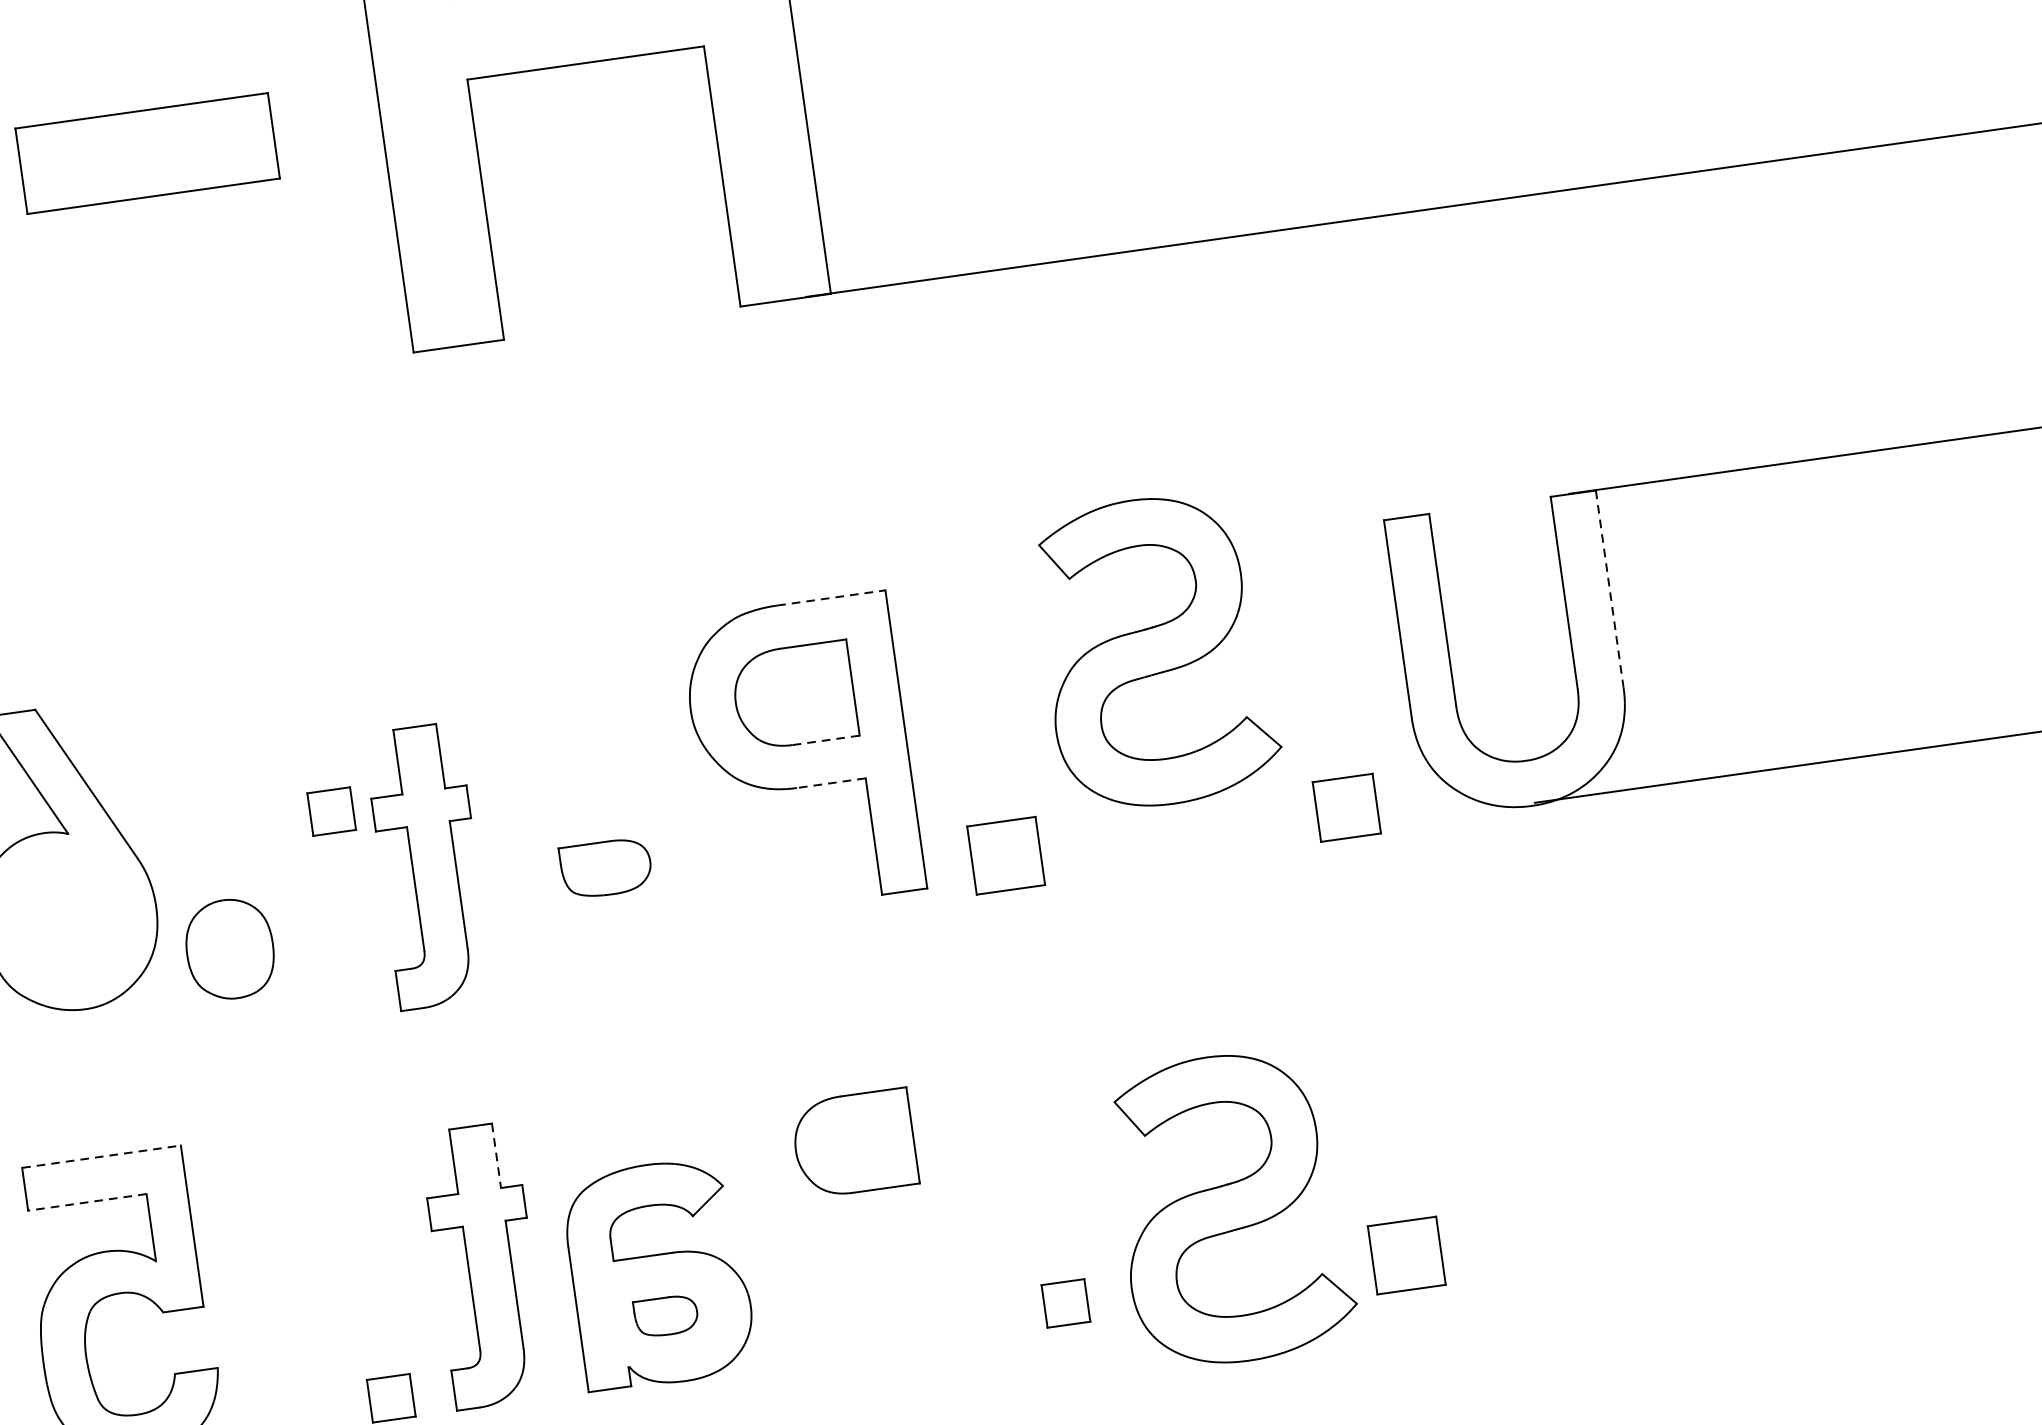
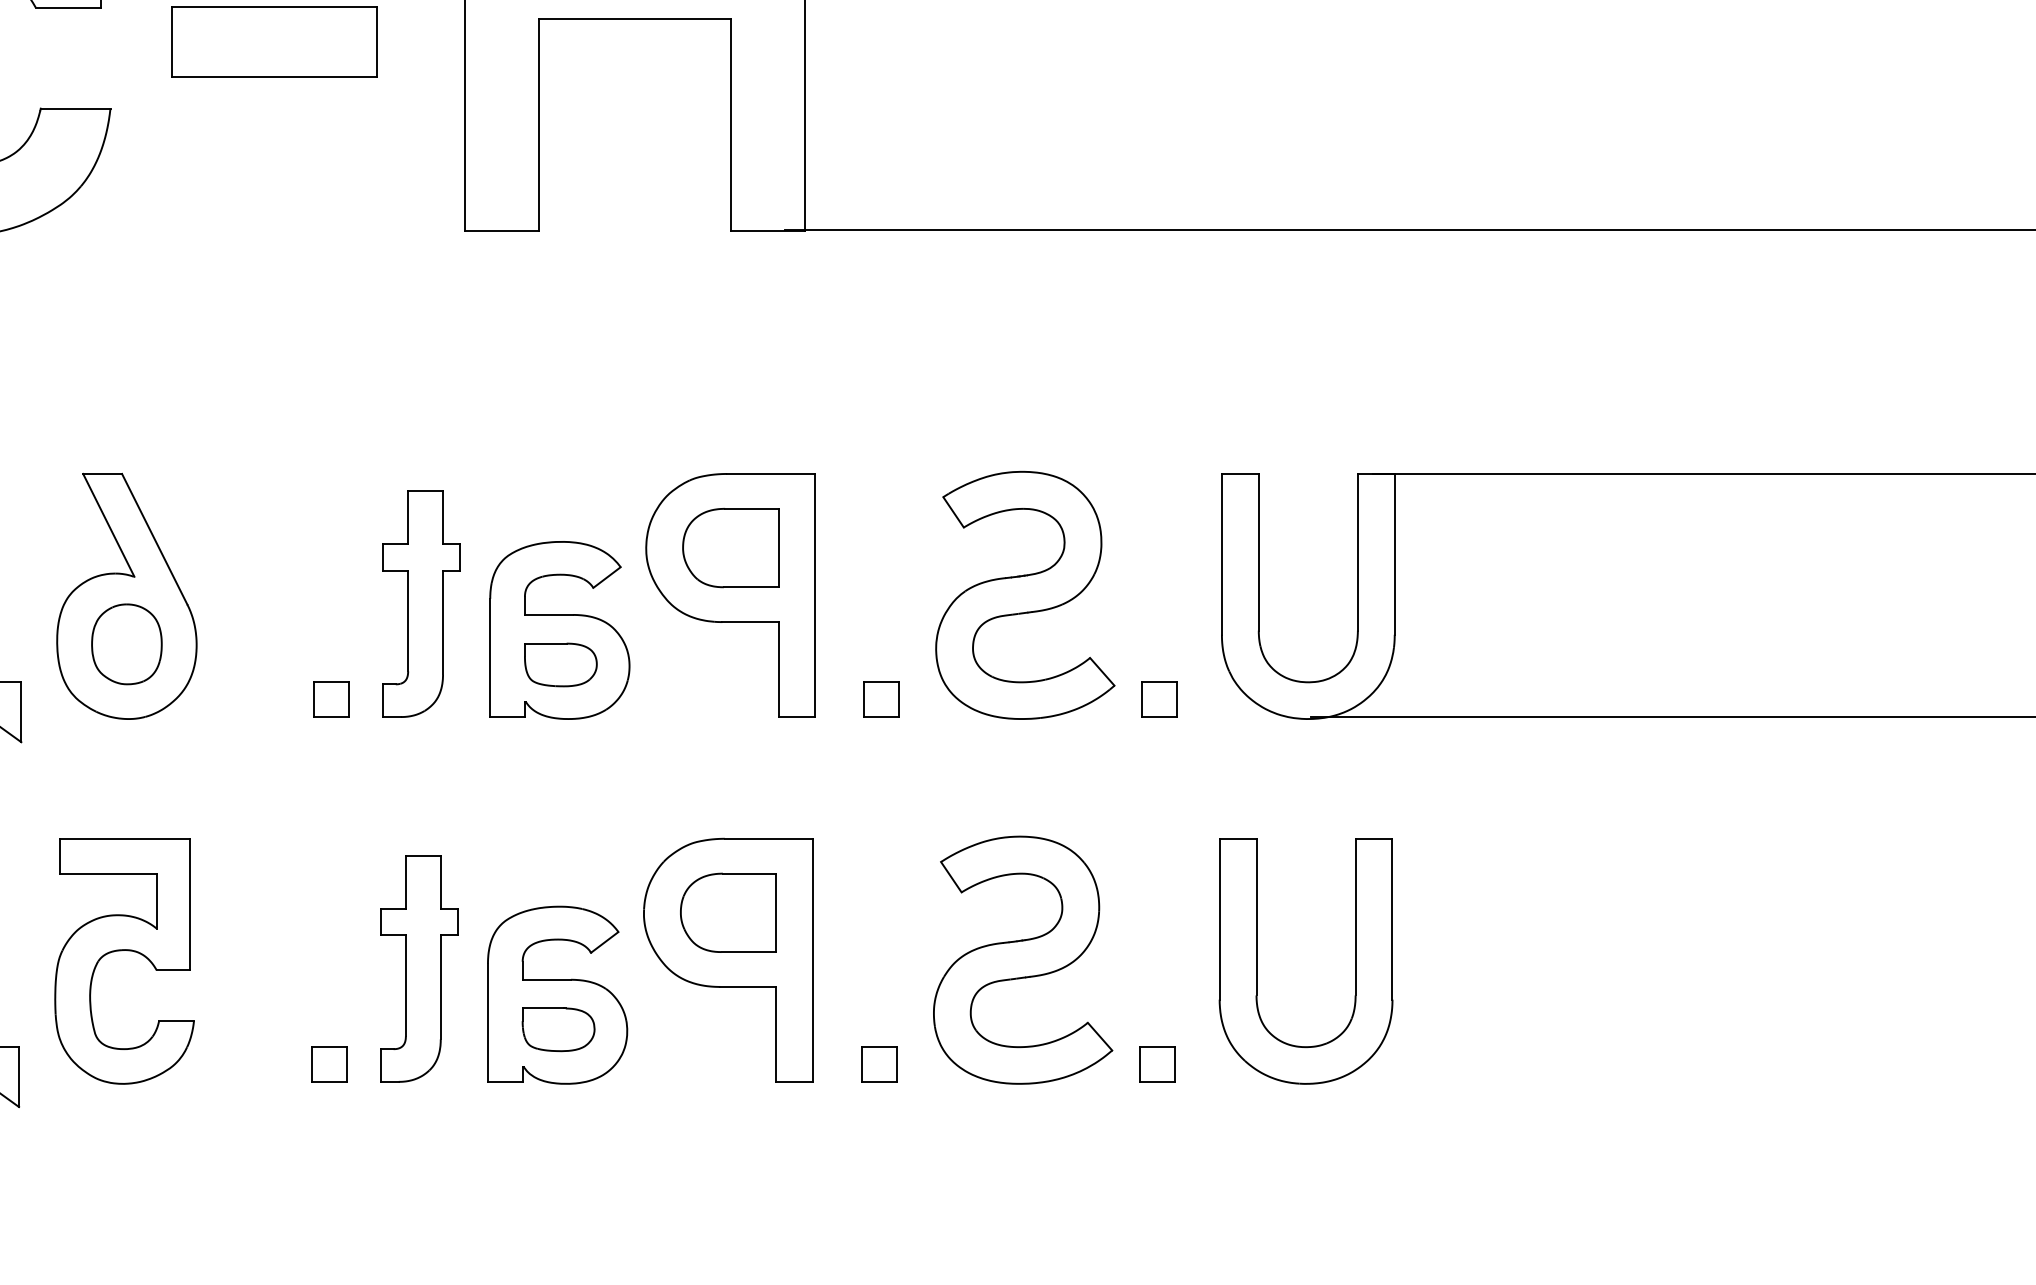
line: (1609, 589) -> (1394, 554), dashed -> solid
line: (831, 597) -> (771, 473), dashed -> solid
part: (1156, 650) -> (1025, 594), moved
line: (826, 740) -> (751, 587), dashed -> solid
line: (830, 783) -> (749, 622), dashed -> solid
part: (1346, 807) -> (1159, 699), size x0.71
part: (331, 811) -> (331, 699), moved
part: (598, 826) -> (559, 630), added
part: (1005, 855) -> (881, 699), size x0.62
part: (429, 865) -> (421, 603), moved
part: (229, 949) -> (126, 644), moved
part: (1511, 1111) -> (1257, 961), added
line: (496, 1155) -> (440, 882), dashed -> solid
line: (101, 1156) -> (124, 838), dashed -> solid
part: (862, 1200) -> (728, 959), added
line: (86, 1202) -> (107, 873), dashed -> solid
part: (1232, 1207) -> (1023, 959), moved
part: (1406, 1255) -> (1157, 1064), size x0.62
part: (666, 1315) -> (558, 1029), size x1.43

